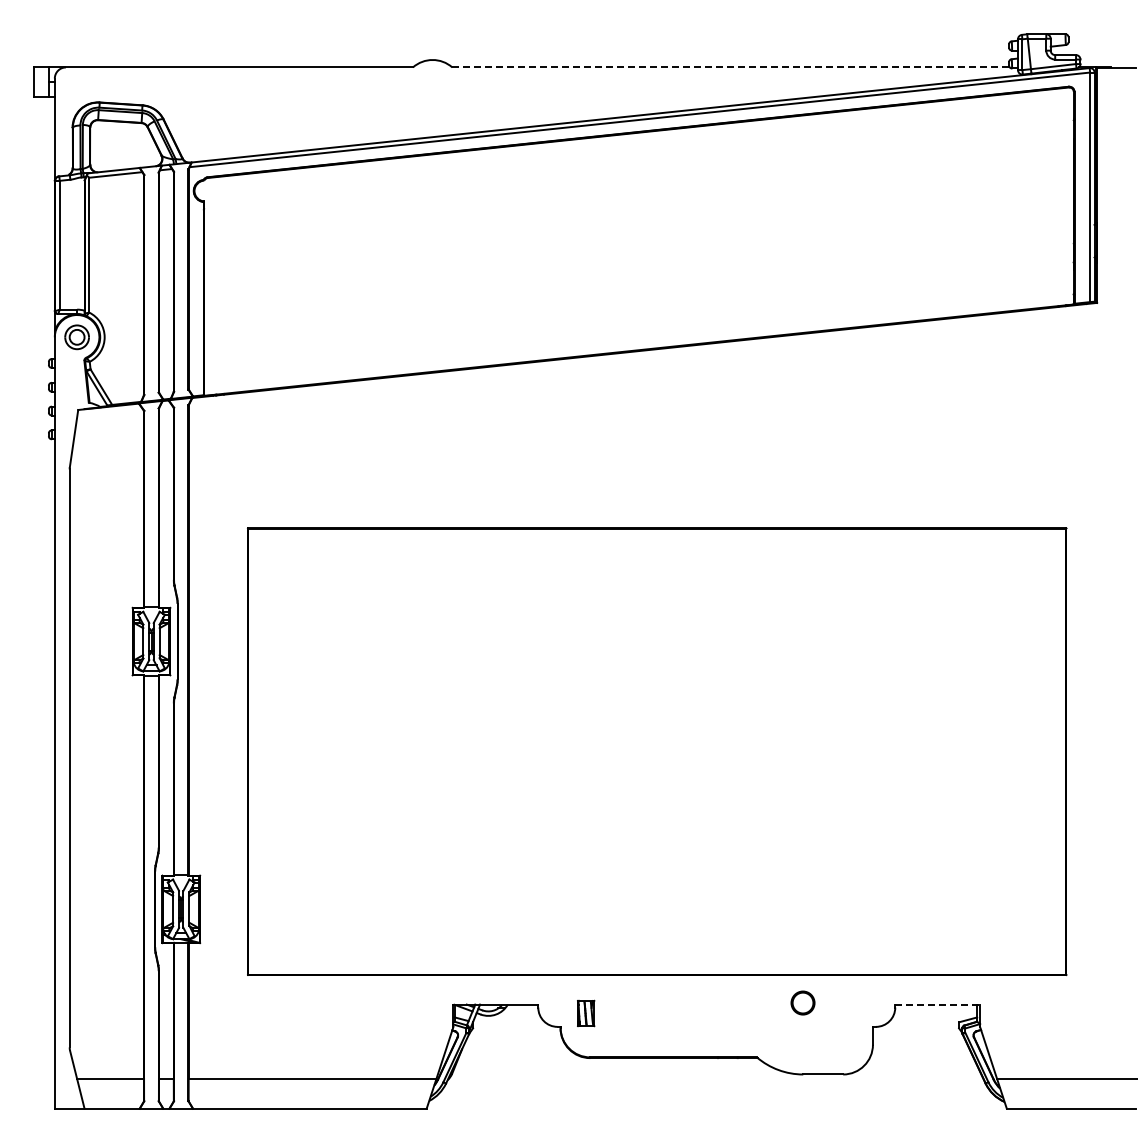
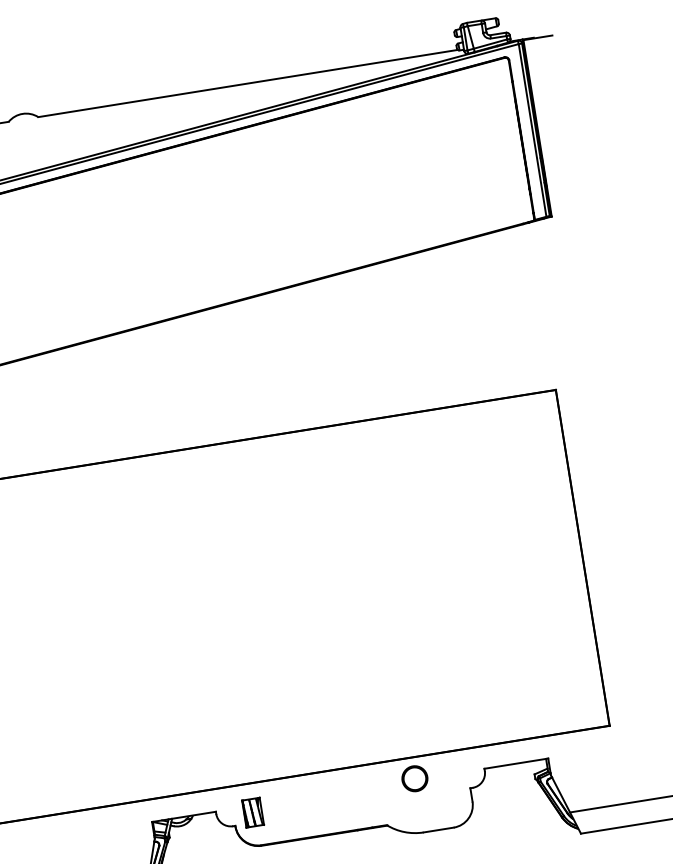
line: (731, 67) -> (248, 83), dashed -> solid
part: (802, 1002) -> (414, 778), size x1.43
line: (938, 1004) -> (516, 763), dashed -> solid
part: (585, 1013) -> (252, 812), size x1.43

